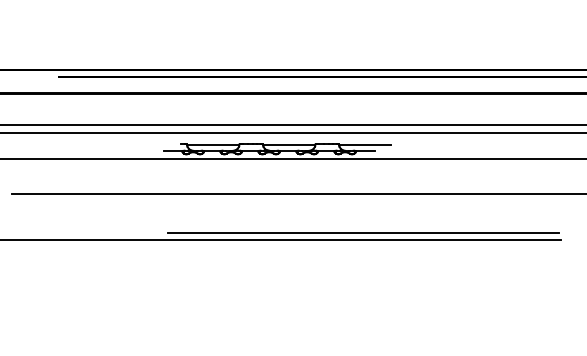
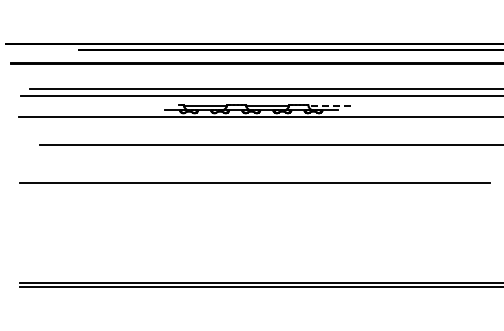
line: (364, 144) -> (329, 105), solid -> dashed
line: (363, 232) -> (328, 177), removed

